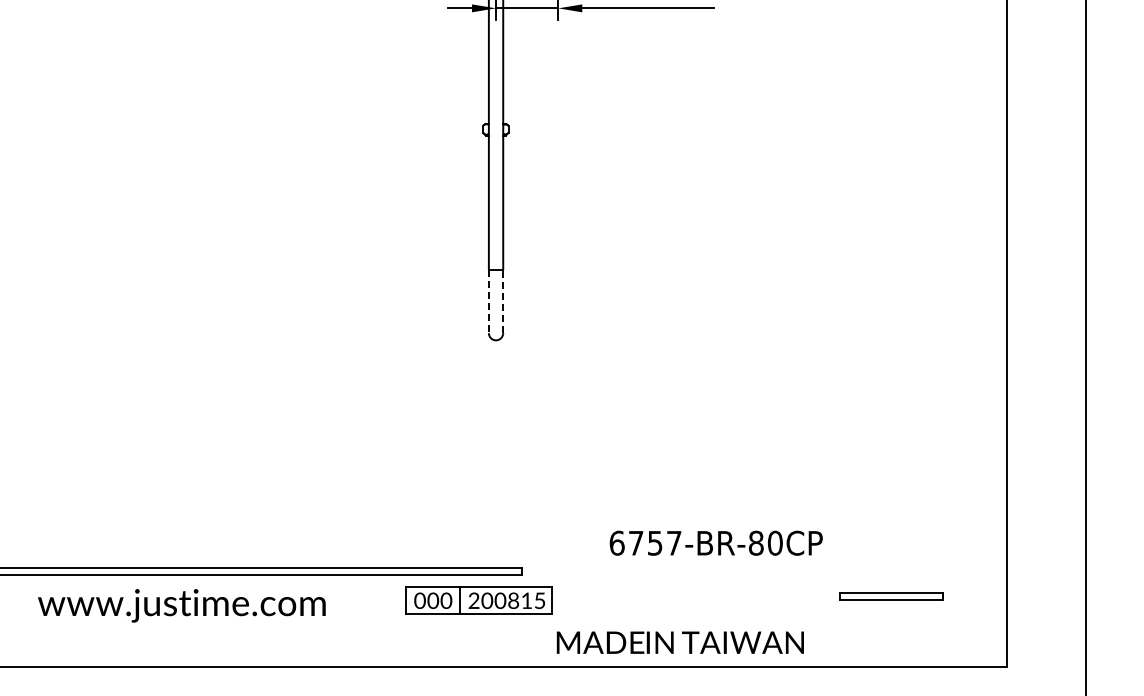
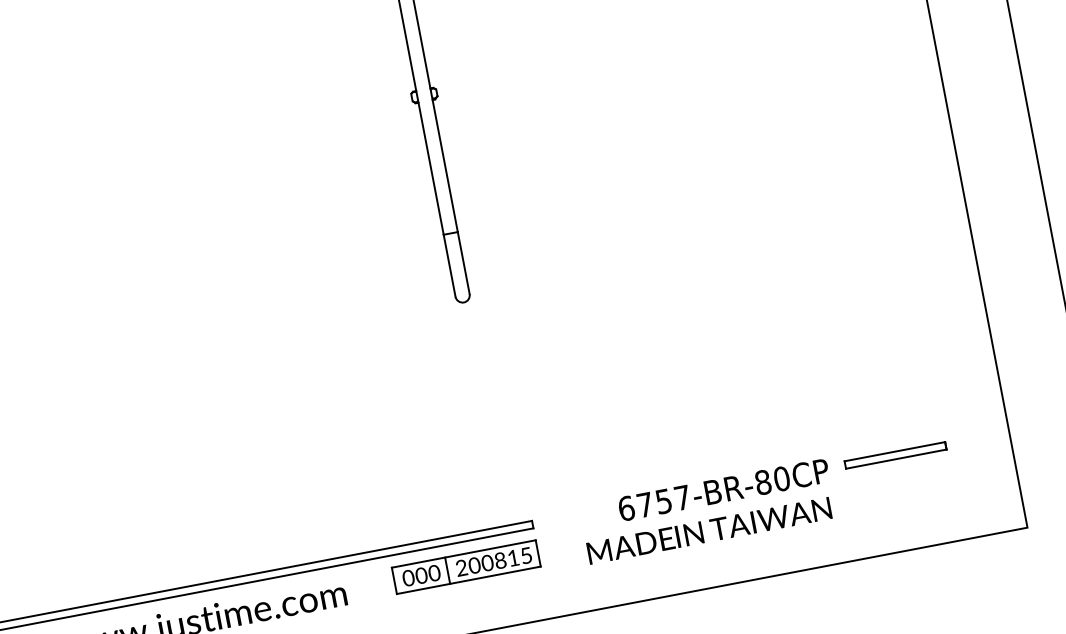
line: (488, 301) -> (449, 265), dashed -> solid
line: (503, 301) -> (463, 262), dashed -> solid
text: (715, 542) -> (722, 489), moved
part: (891, 596) -> (895, 455), moved
part: (478, 600) -> (465, 566), moved
text: (679, 642) -> (708, 530), moved

